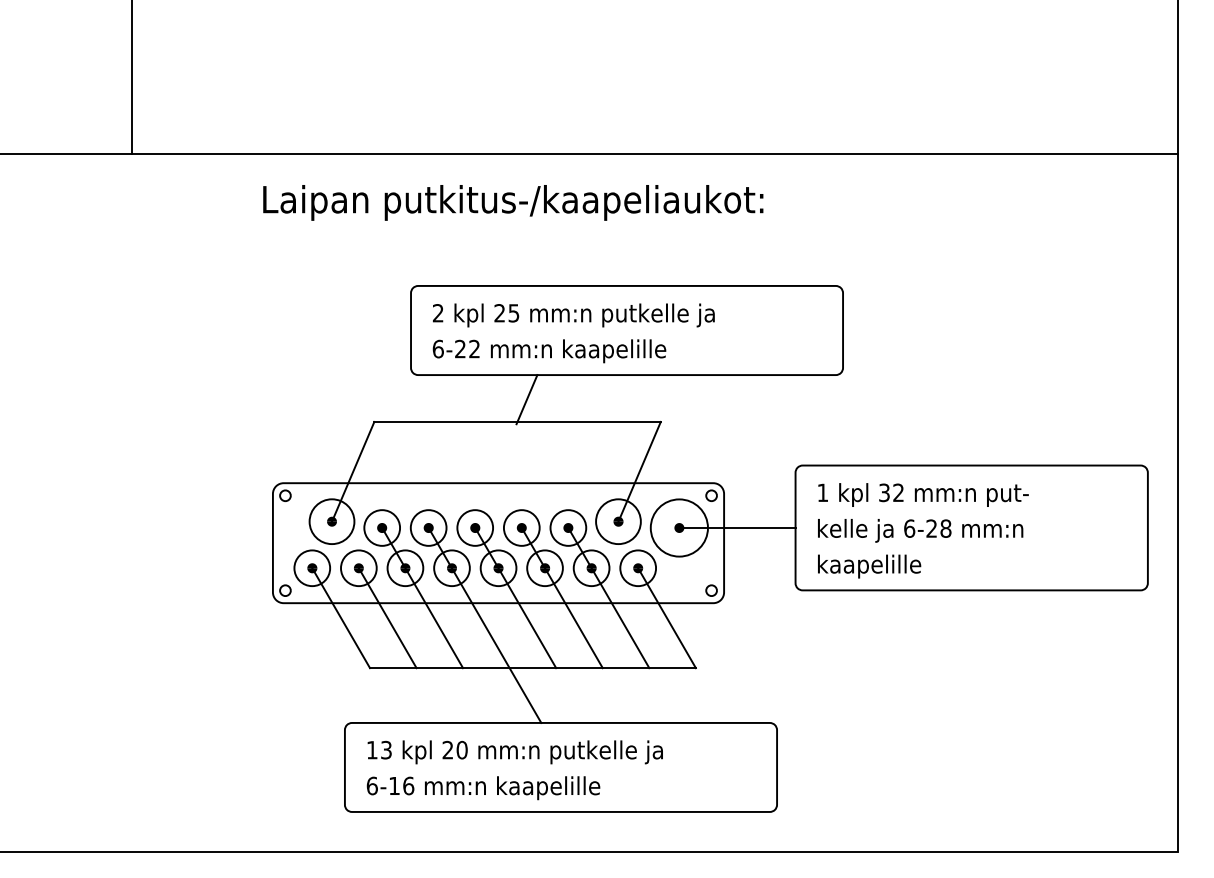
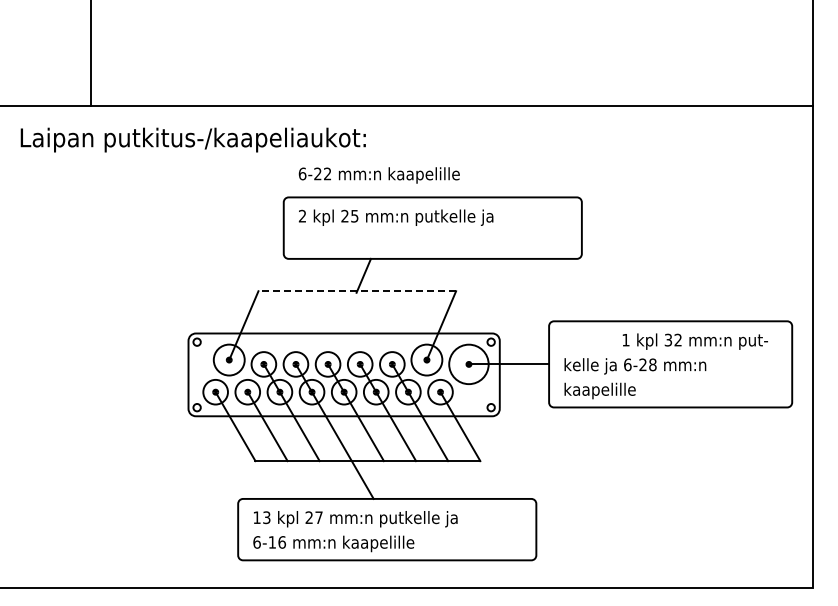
text: (512, 202) -> (192, 139), moved
text: (548, 351) -> (378, 175), moved
line: (517, 422) -> (357, 291), solid -> dashed
text: (922, 494) -> (694, 341), moved
text: (461, 749) -> (318, 517), 20 -> 27

